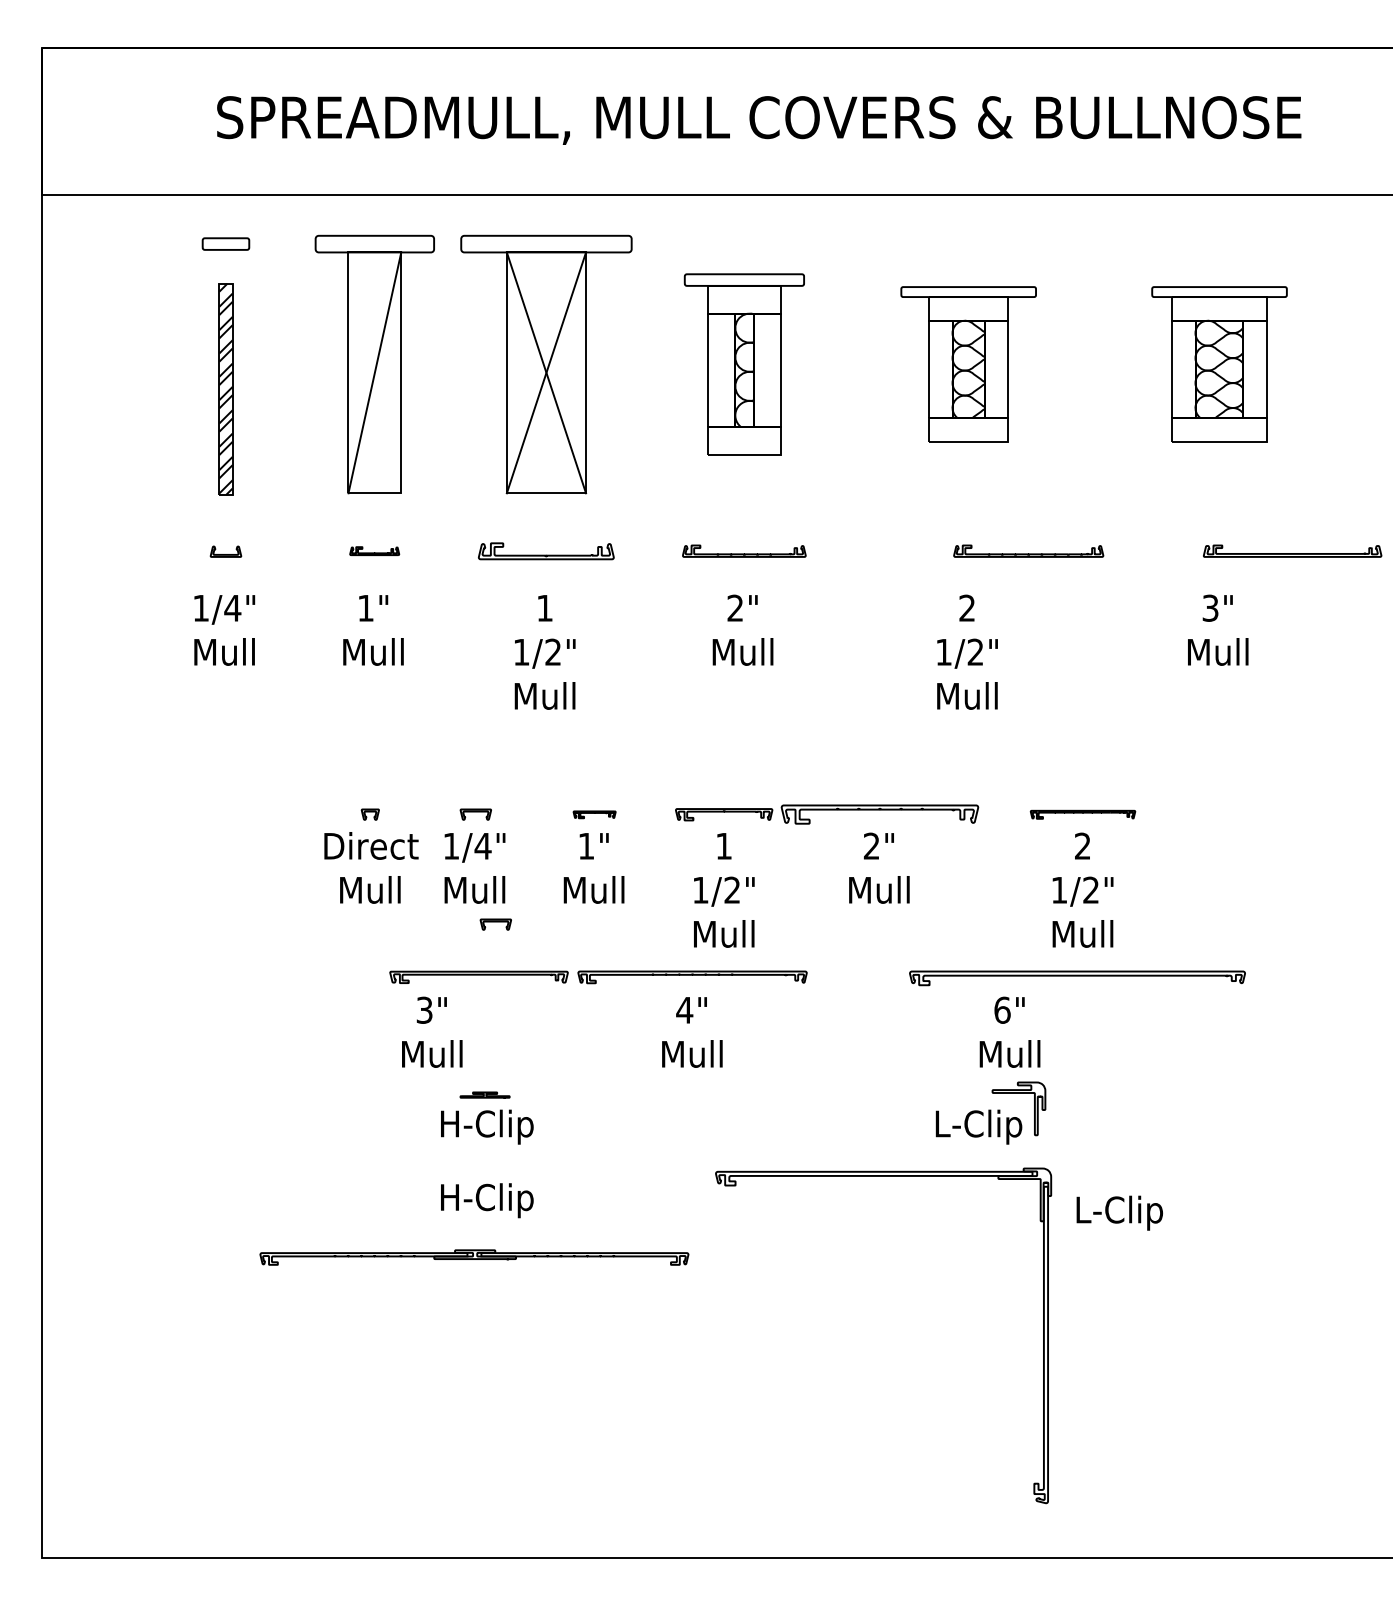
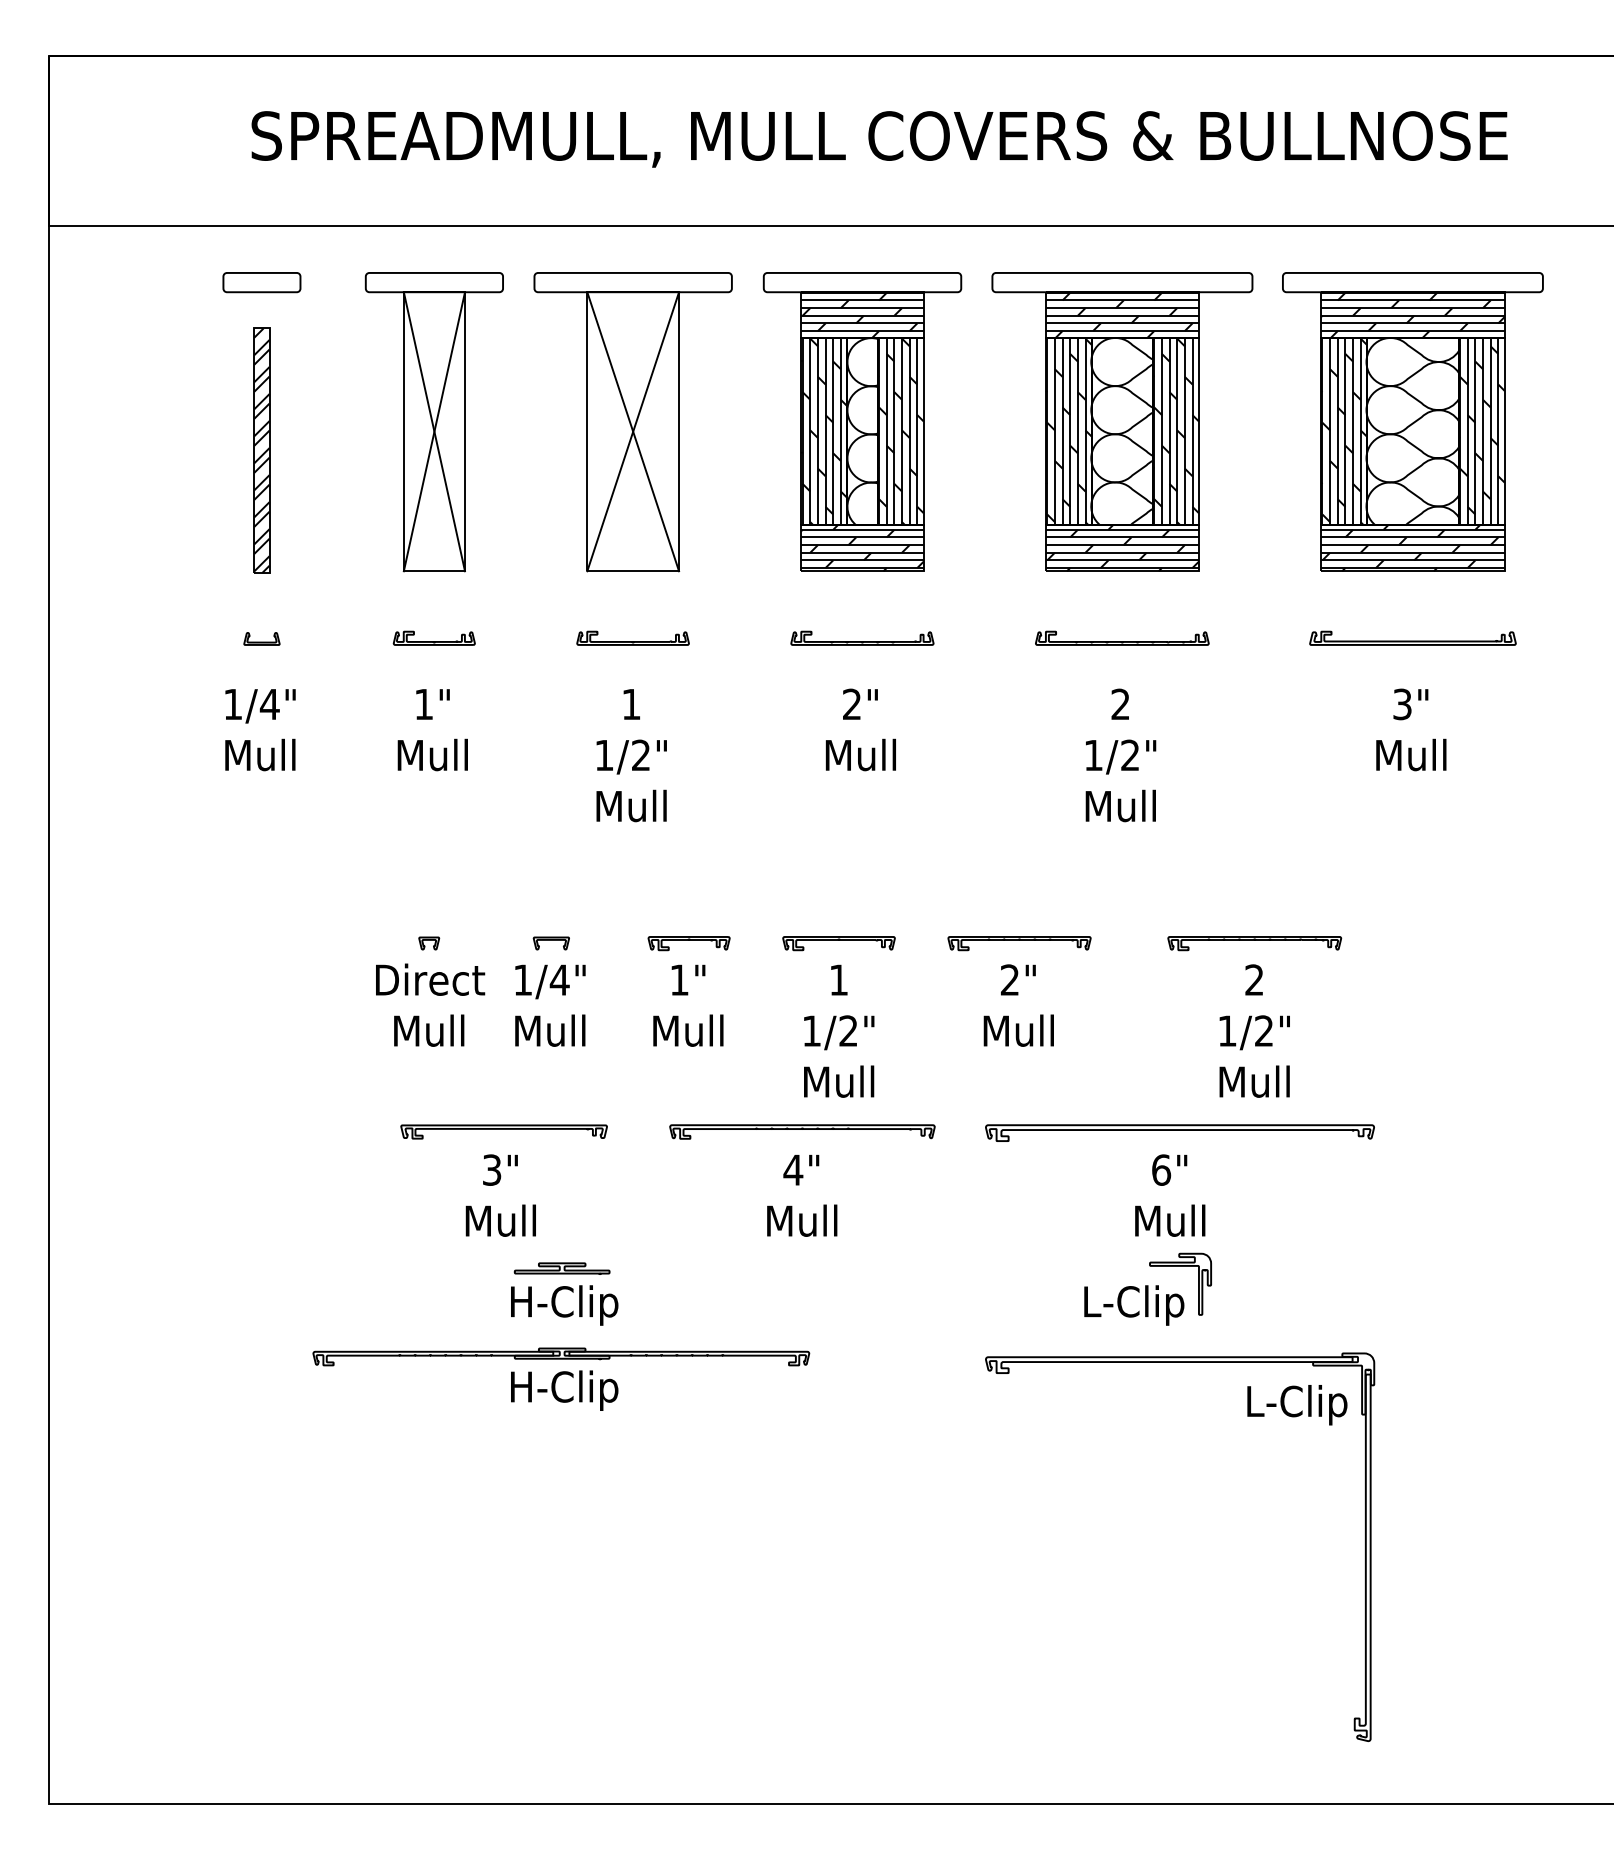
part: (225, 243) -> (261, 281), size x1.43
part: (744, 363) -> (862, 420), size x1.43
part: (968, 363) -> (1122, 420), size x1.67
part: (1219, 363) -> (1412, 420), size x1.67
line: (374, 372) -> (433, 431), added
part: (374, 550) -> (433, 637), size x1.43
part: (546, 550) -> (633, 637), size x0.71
part: (1028, 550) -> (1122, 637), moved
part: (1292, 550) -> (1412, 637), moved
part: (594, 814) -> (688, 943), size x1.67
part: (879, 814) -> (1018, 943), size x0.62
part: (1082, 814) -> (1254, 943), size x1.43
part: (495, 924) -> (574, 1070), removed
part: (478, 976) -> (503, 1130), moved
part: (1077, 978) -> (1180, 1133), moved
part: (484, 1094) -> (561, 1267), size x1.67
part: (883, 1176) -> (1180, 1362), moved
part: (474, 1257) -> (561, 1356), moved

